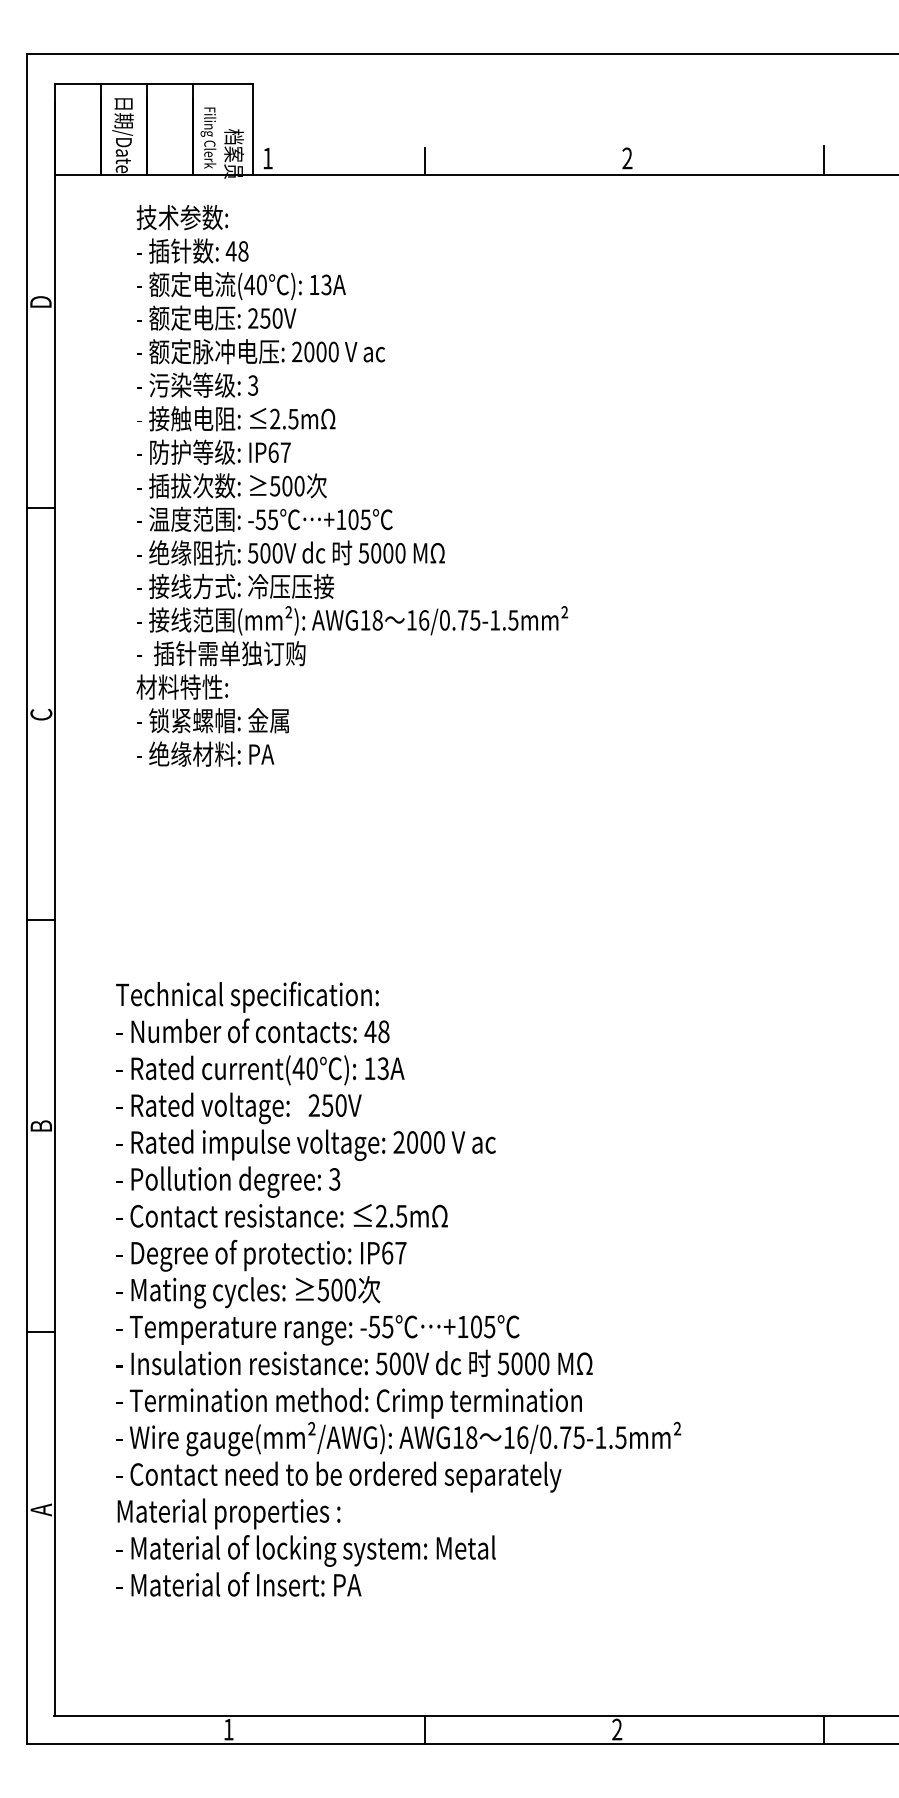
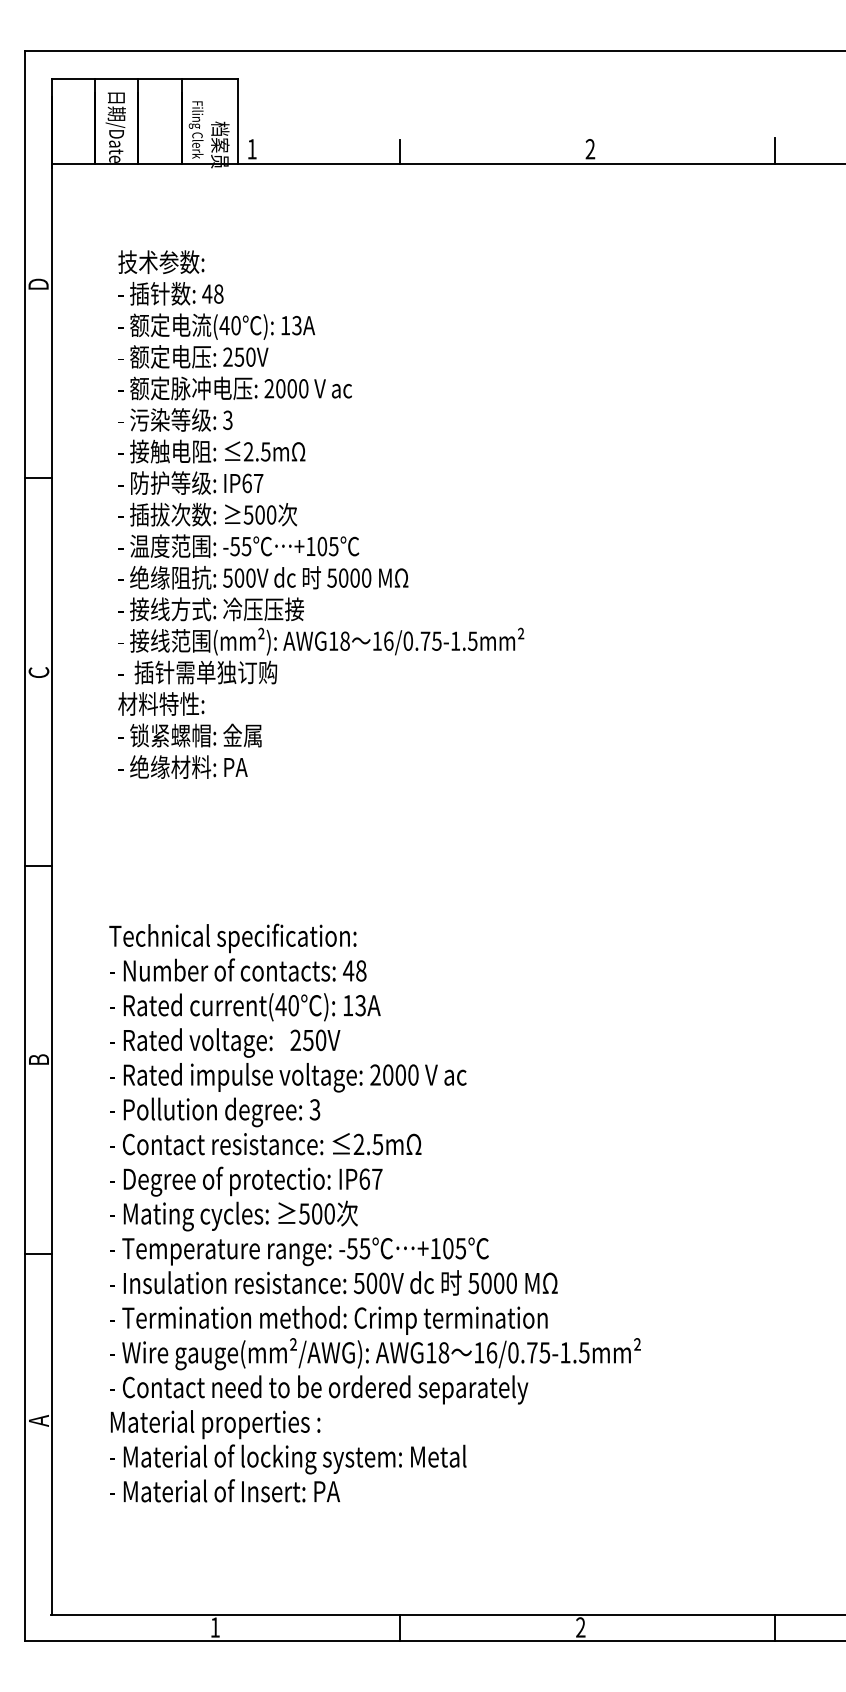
text: (352, 485) -> (321, 514), moved

